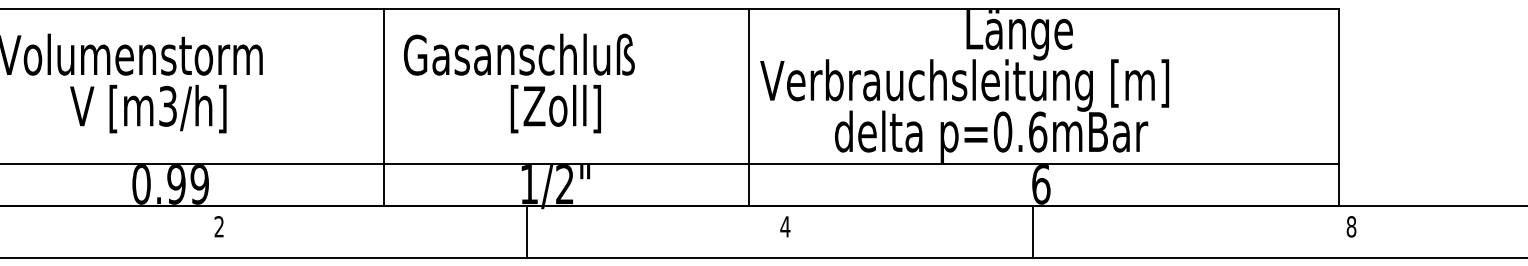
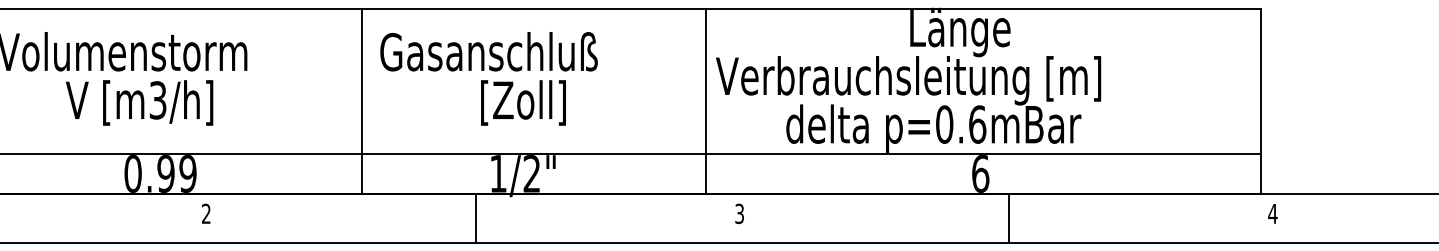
text: (785, 226) -> (739, 213), 4 -> 3
text: (1351, 226) -> (1272, 213), 8 -> 4
line: (526, 231) -> (475, 218), moved
line: (1032, 231) -> (1009, 218), moved

